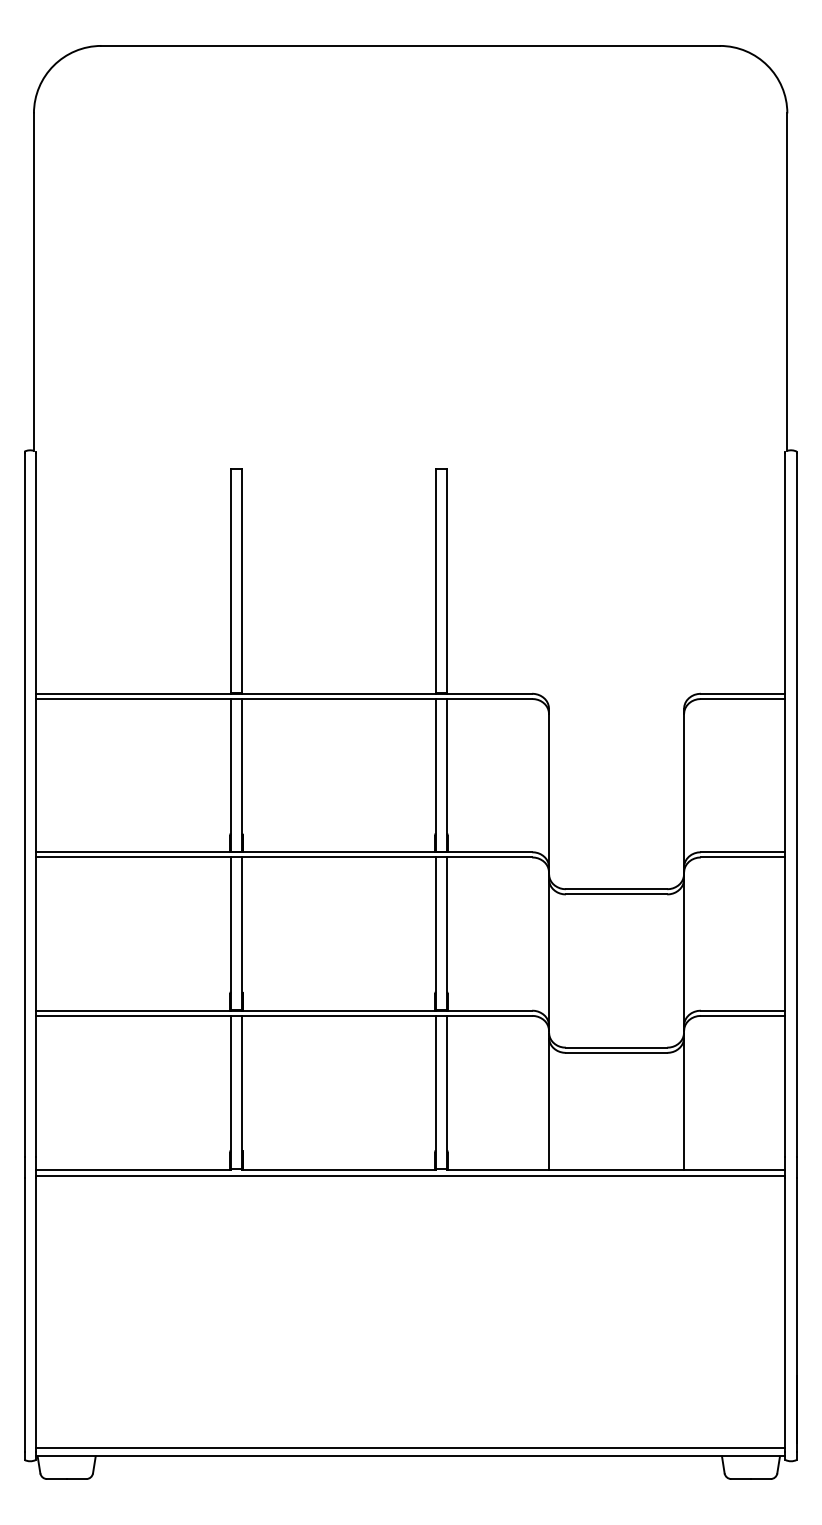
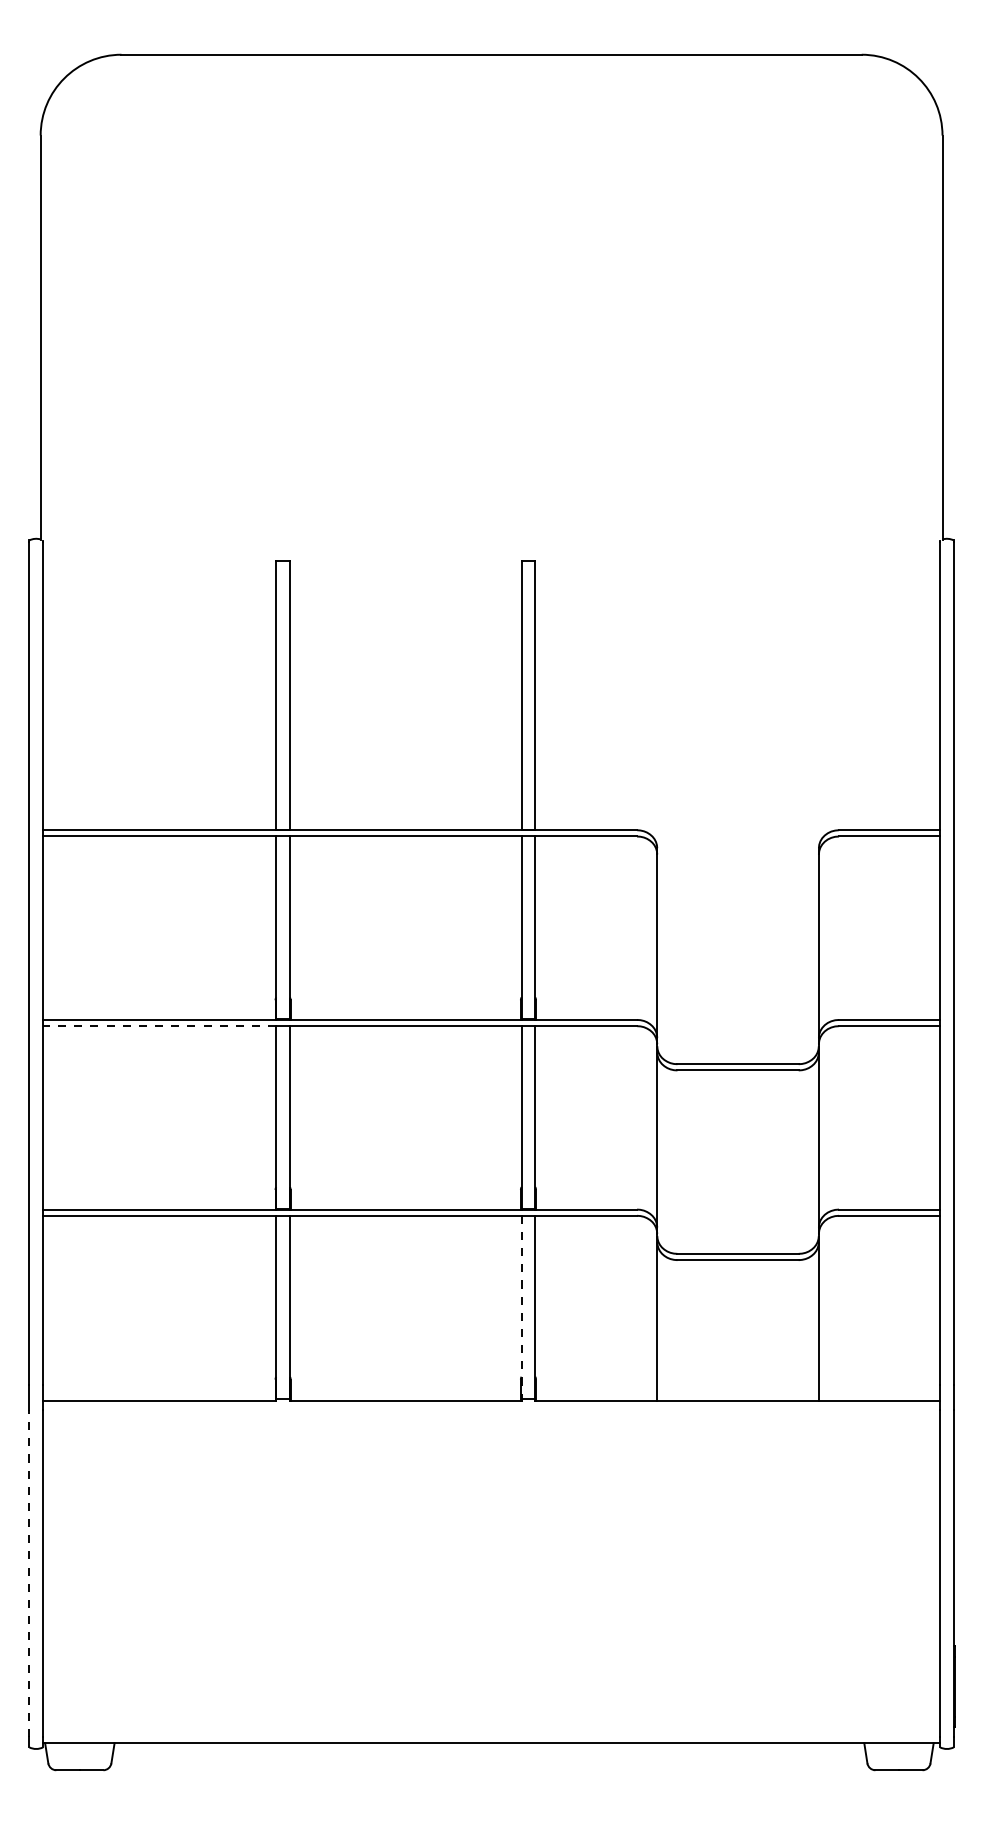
line: (133, 857) -> (159, 1026), solid -> dashed
line: (435, 1092) -> (521, 1307), solid -> dashed
line: (410, 1175) -> (491, 1406), removed
line: (24, 1314) -> (29, 1573), solid -> dashed
line: (410, 1448) -> (491, 1733), removed

